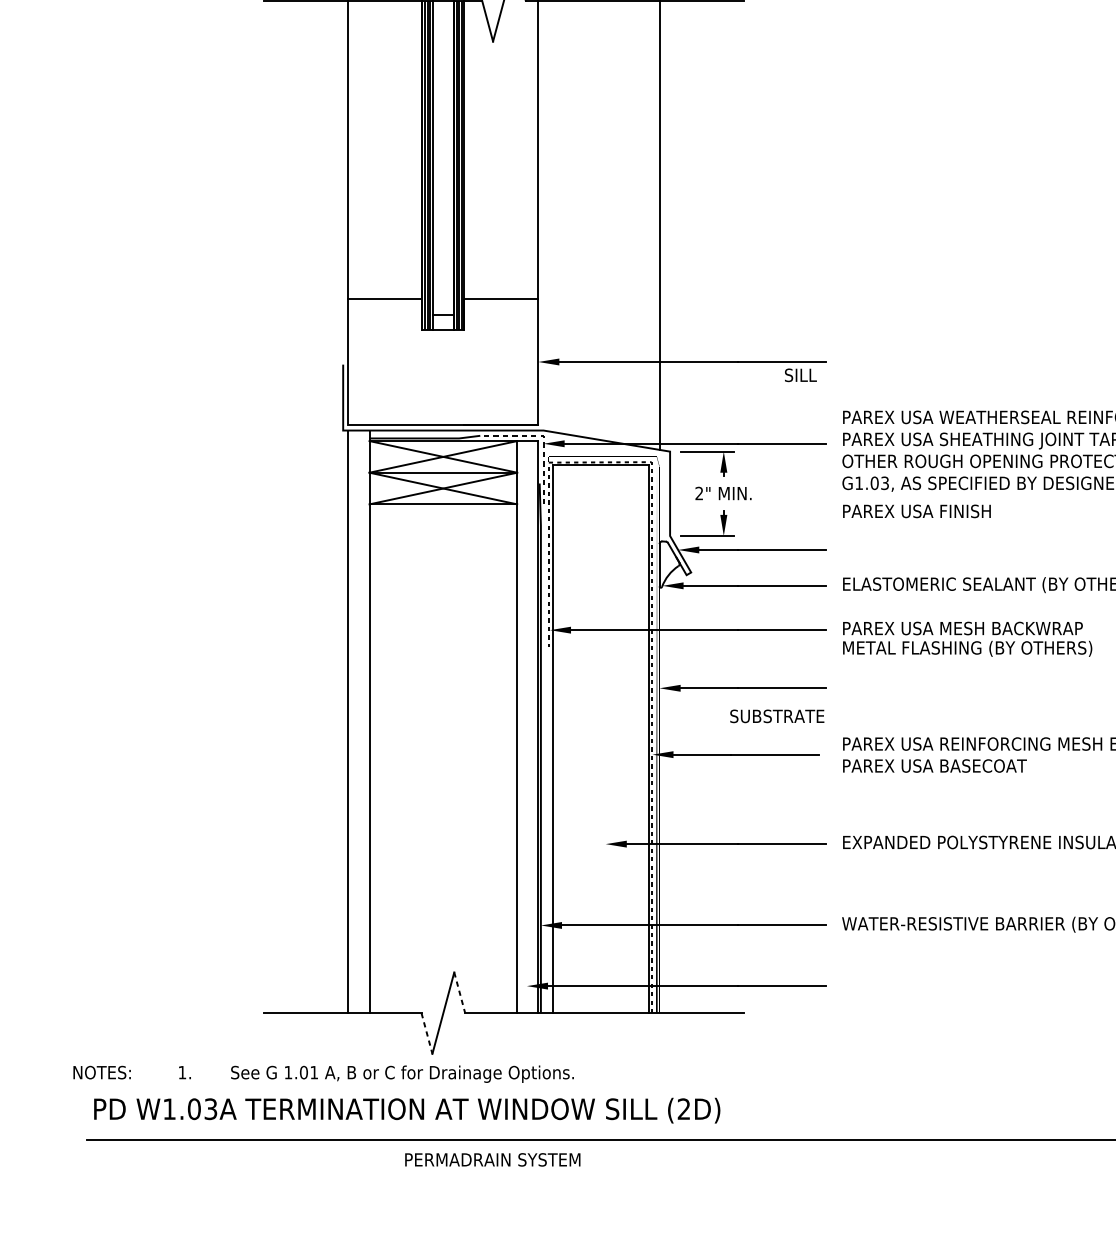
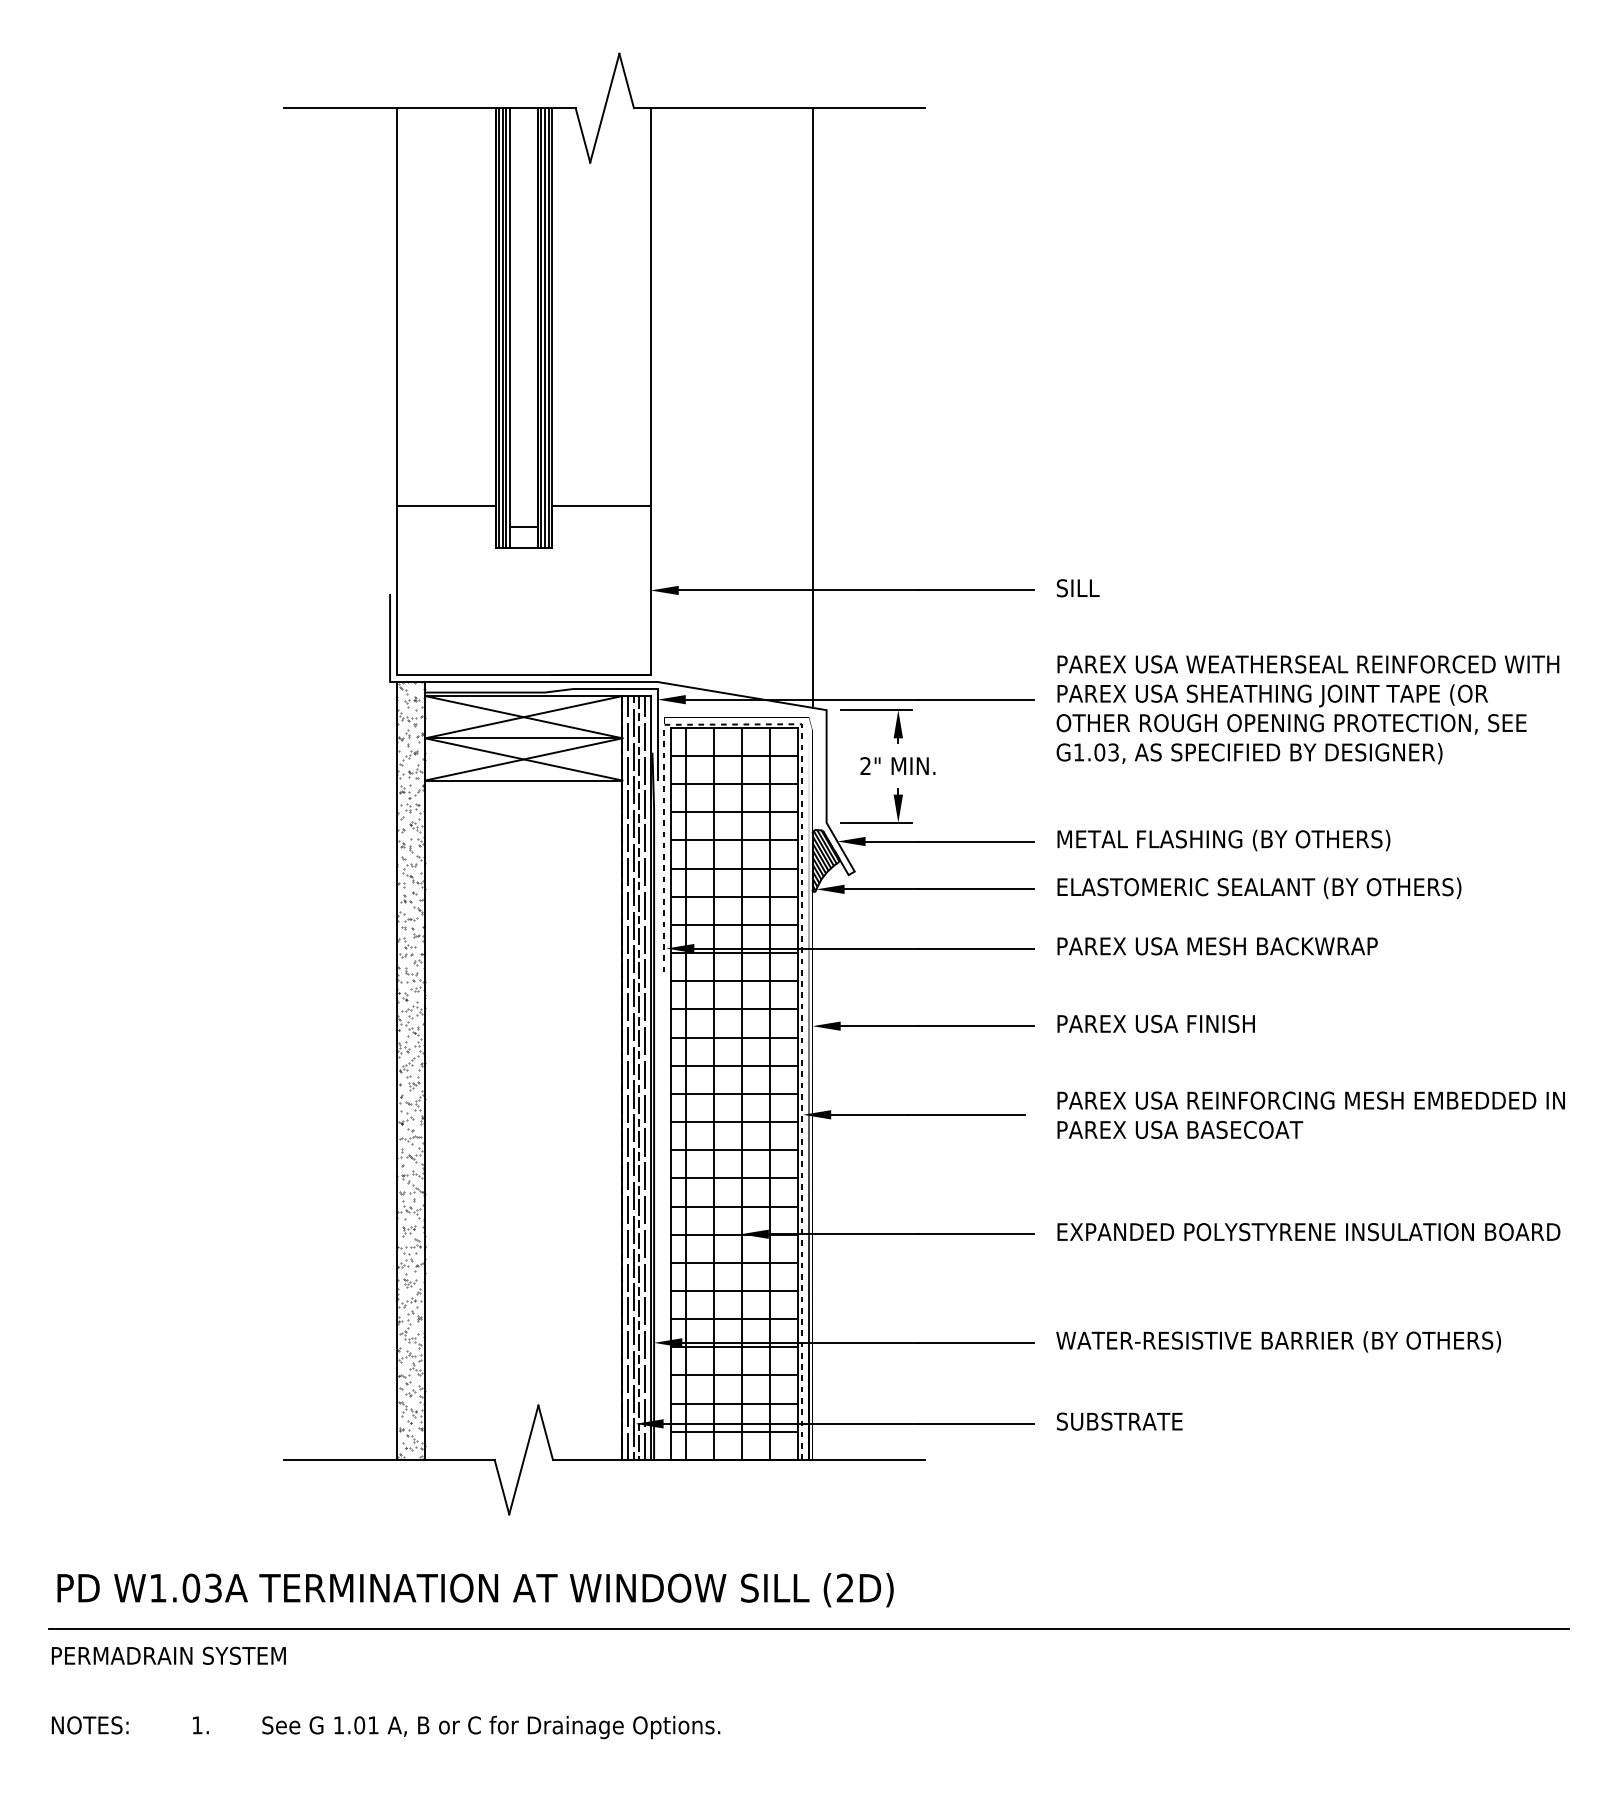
text: (801, 375) -> (1078, 588), moved
line: (543, 438) -> (657, 692), dashed -> solid
text: (916, 511) -> (1155, 1023), moved
hatch: (669, 564) -> (825, 860), added
text: (967, 648) -> (1223, 840), moved
text: (777, 716) -> (1119, 1421), moved
hatch: (359, 721) -> (411, 1070), added
hatch: (525, 726) -> (633, 1077), added
hatch: (601, 738) -> (734, 1093), added
line: (459, 993) -> (545, 1433), dashed -> solid
line: (427, 1033) -> (502, 1487), dashed -> solid
text: (323, 1074) -> (385, 1727), moved
text: (492, 1159) -> (168, 1655), moved

